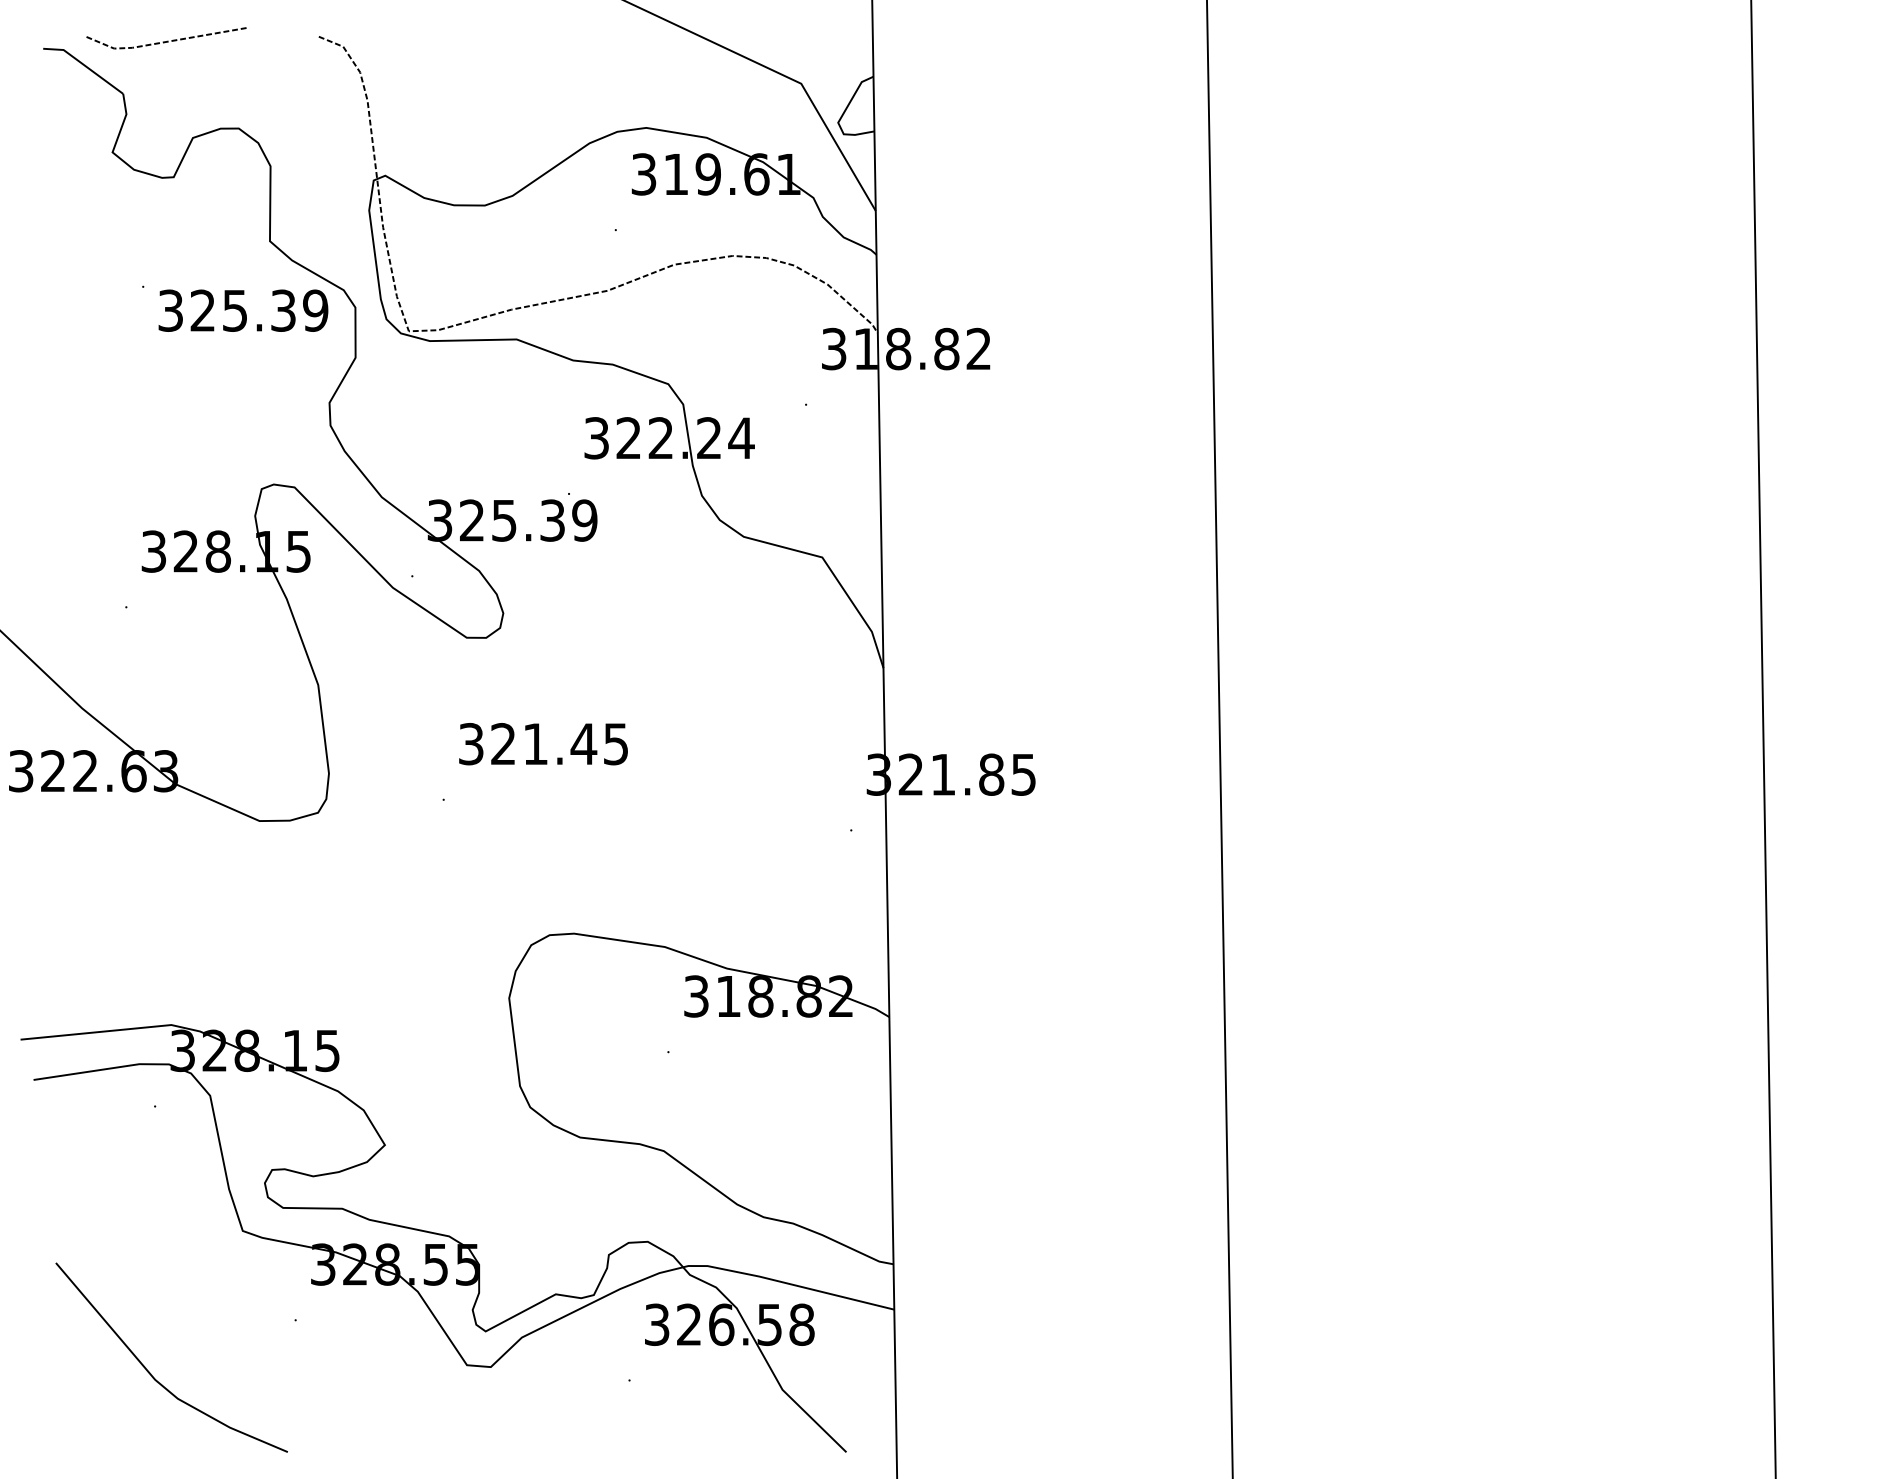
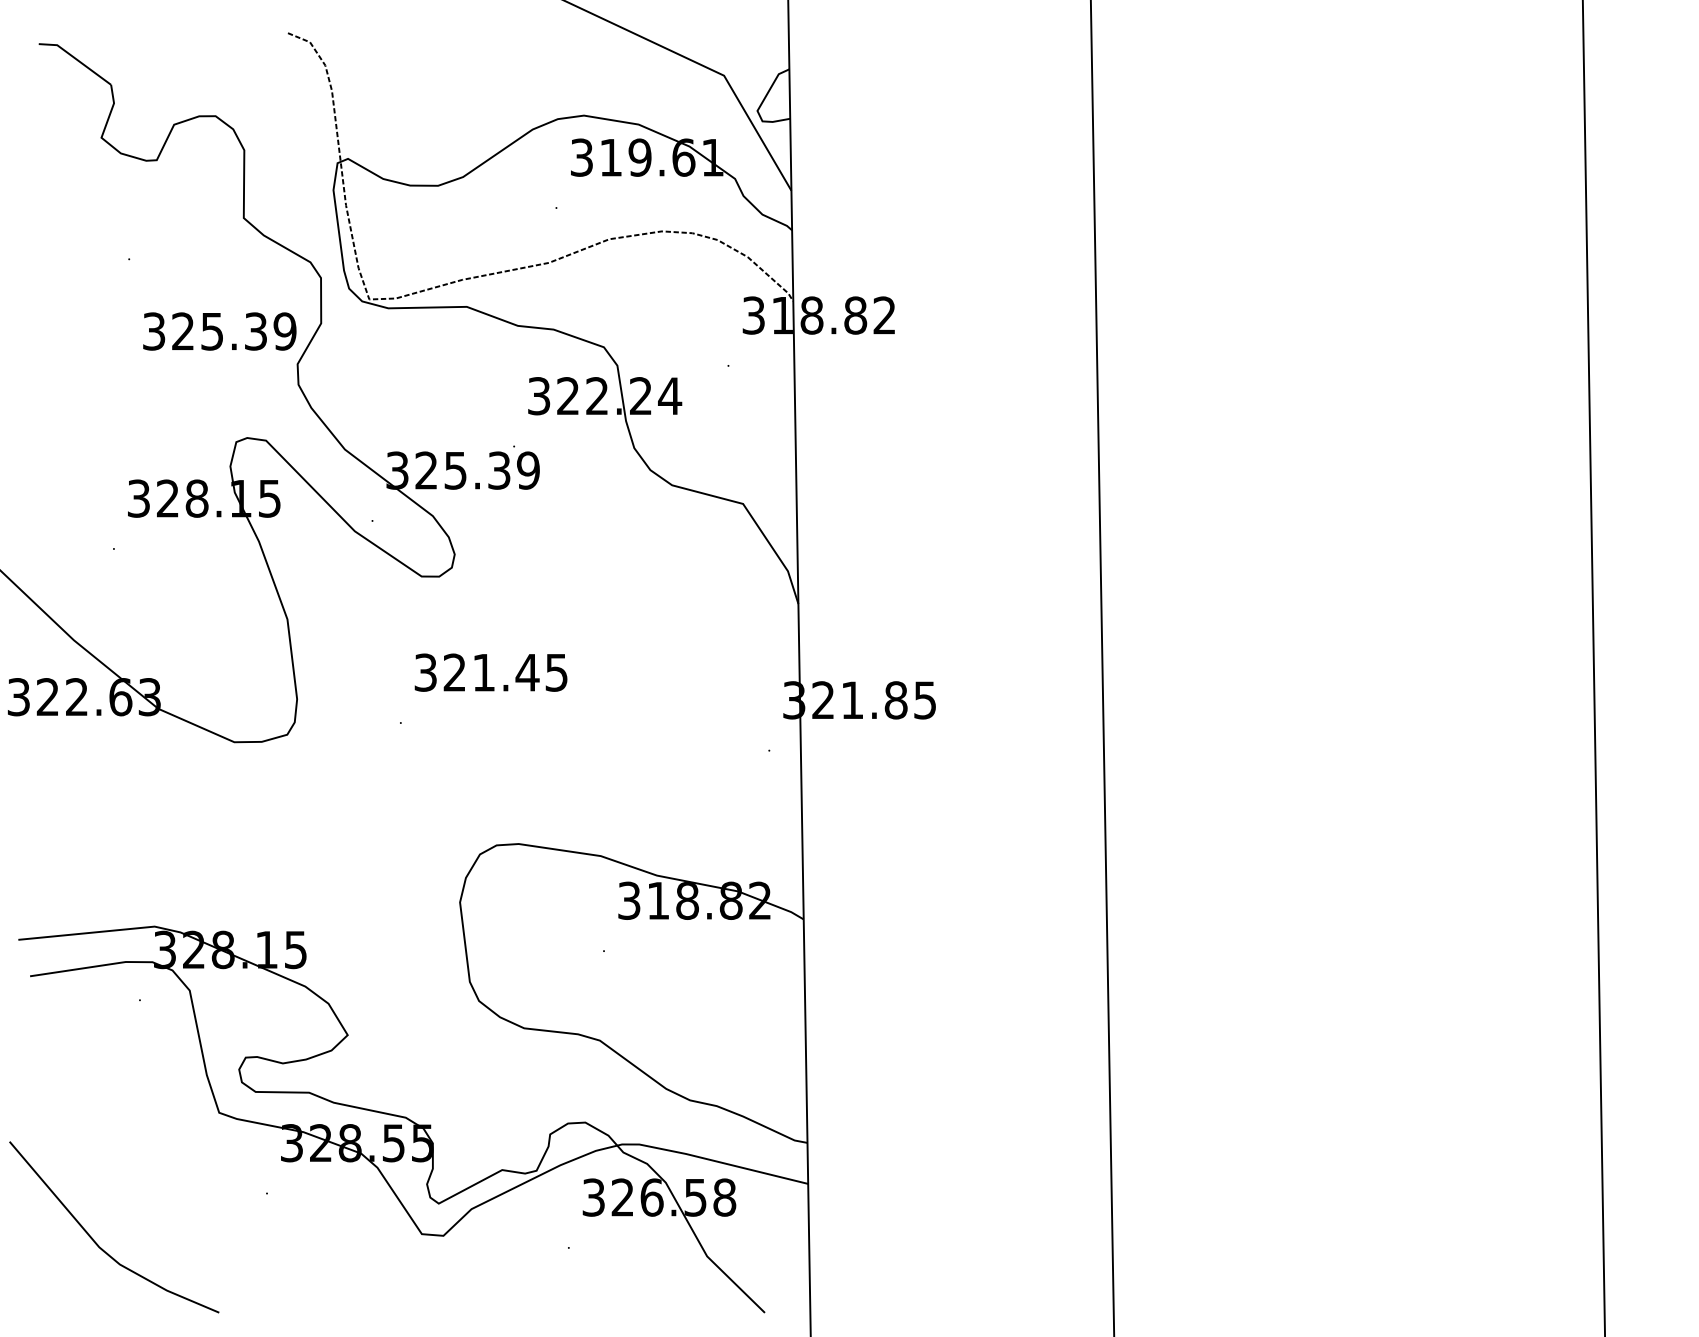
line: (167, 40) -> (151, 36), removed
text: (243, 310) -> (219, 331), moved
line: (151, 1373) -> (96, 1241), moved

